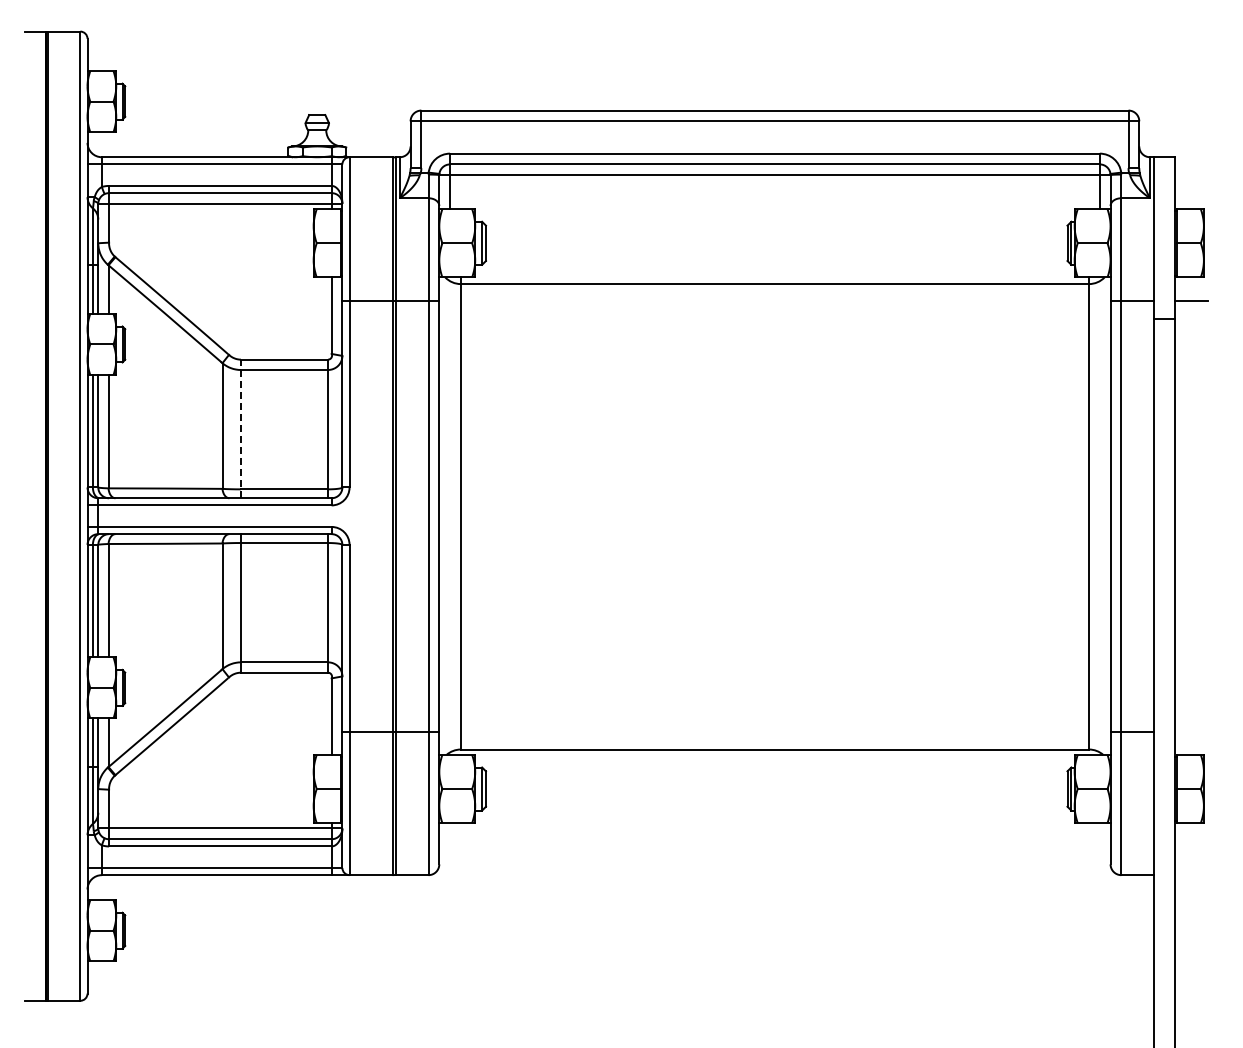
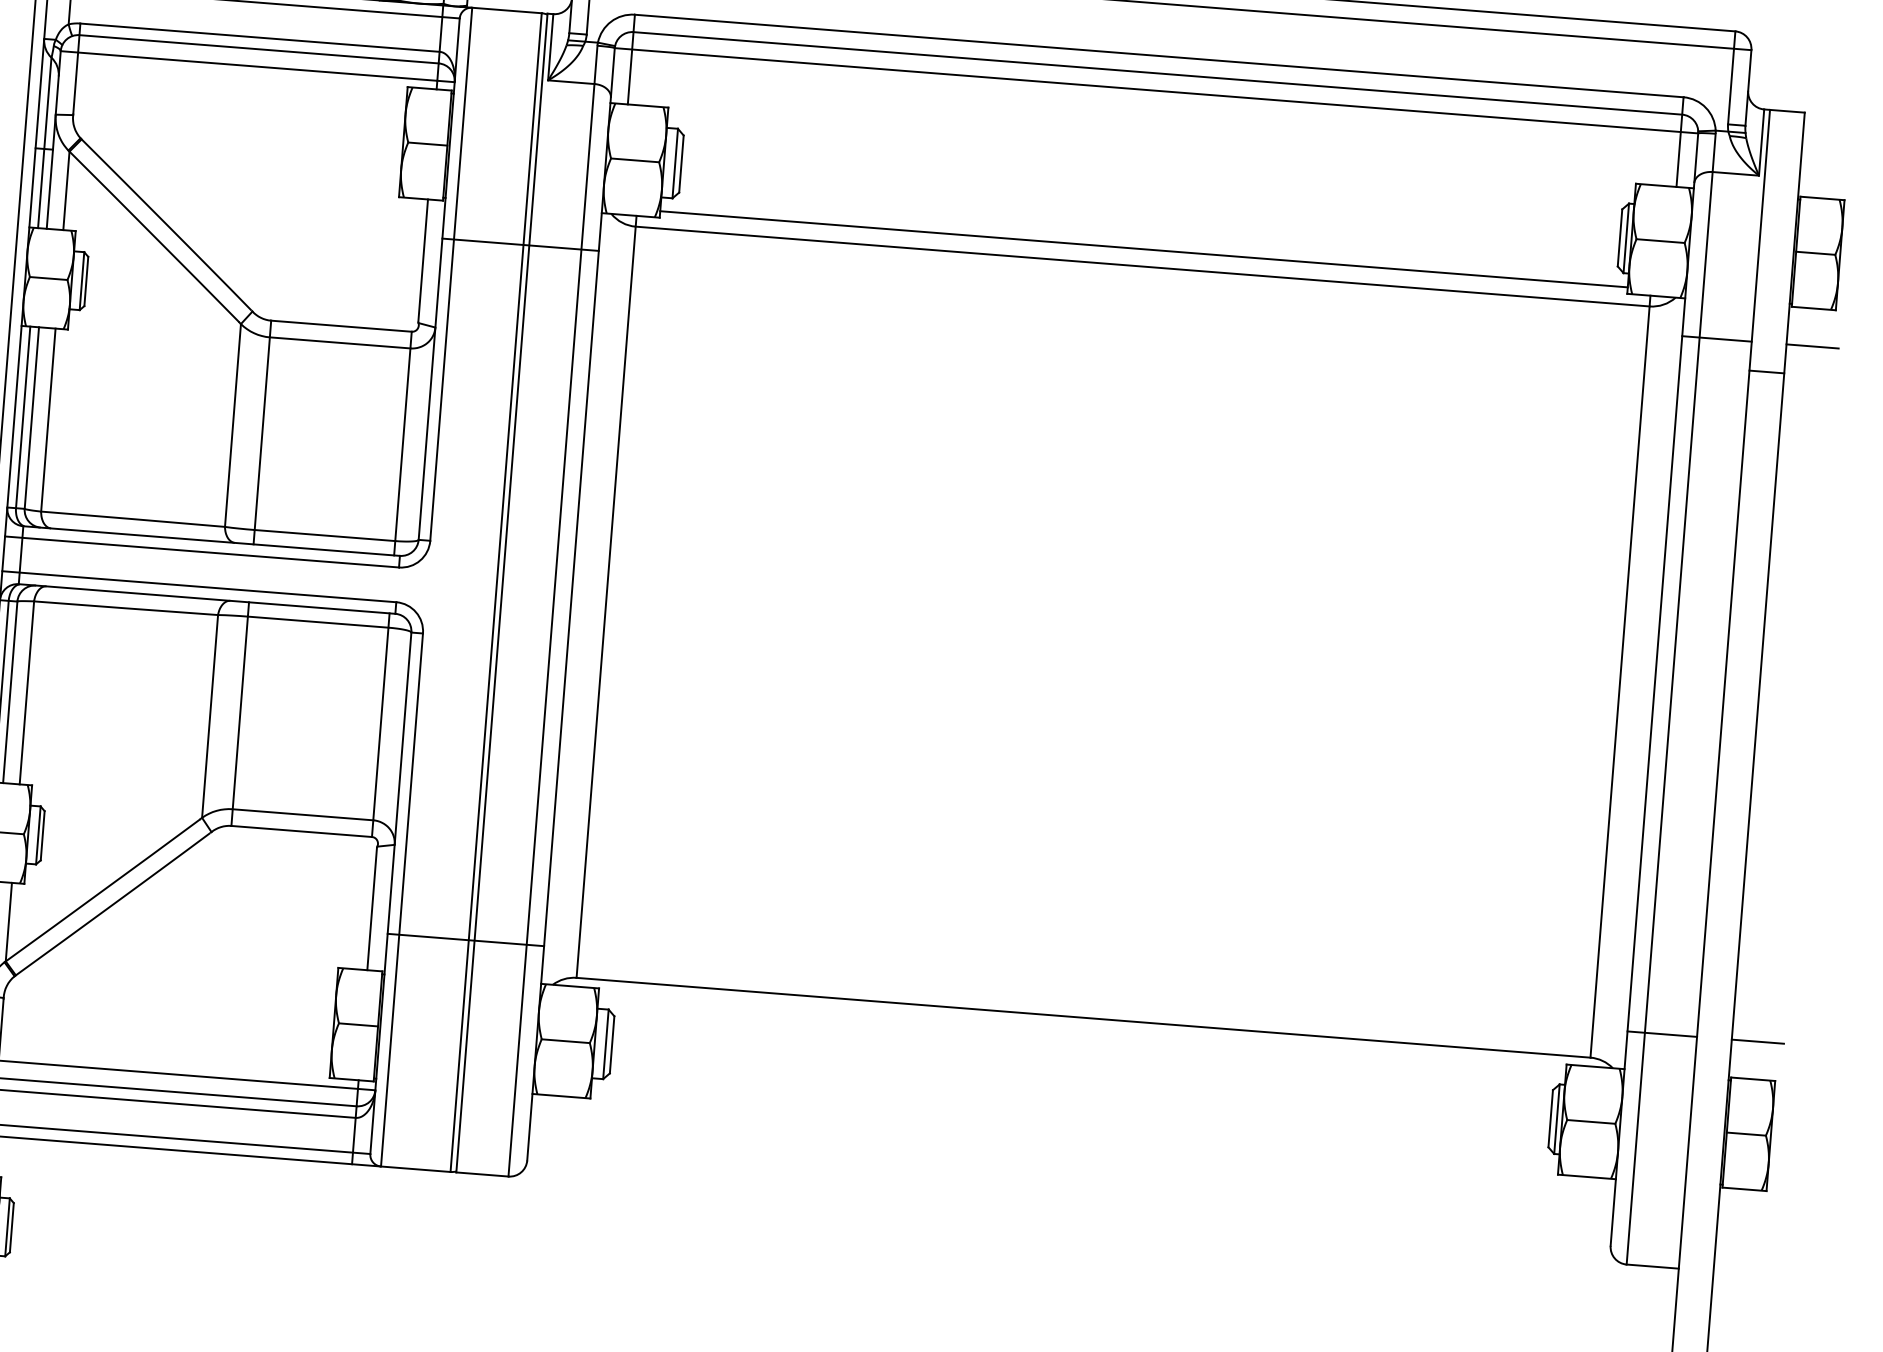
line: (774, 273) -> (1143, 249), added
line: (240, 428) -> (261, 431), dashed -> solid
line: (1191, 731) -> (1758, 1041), added

